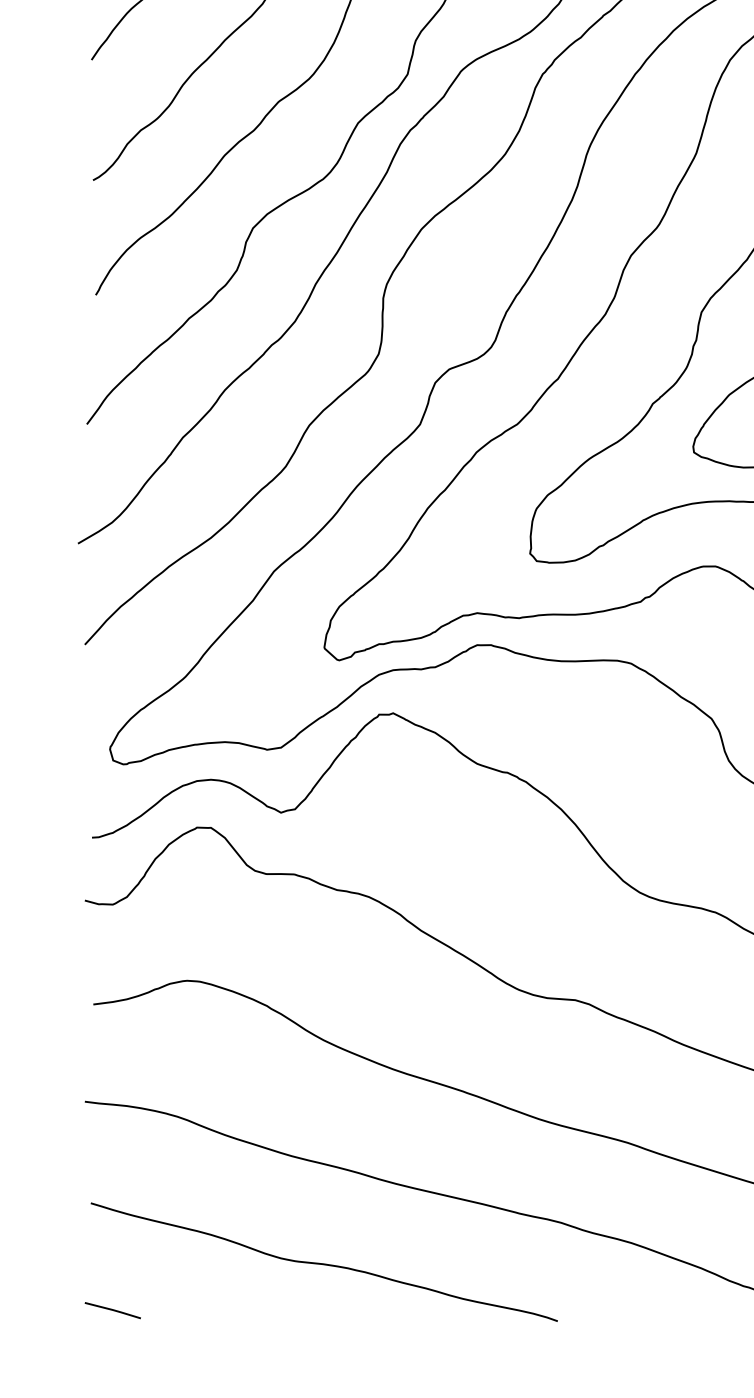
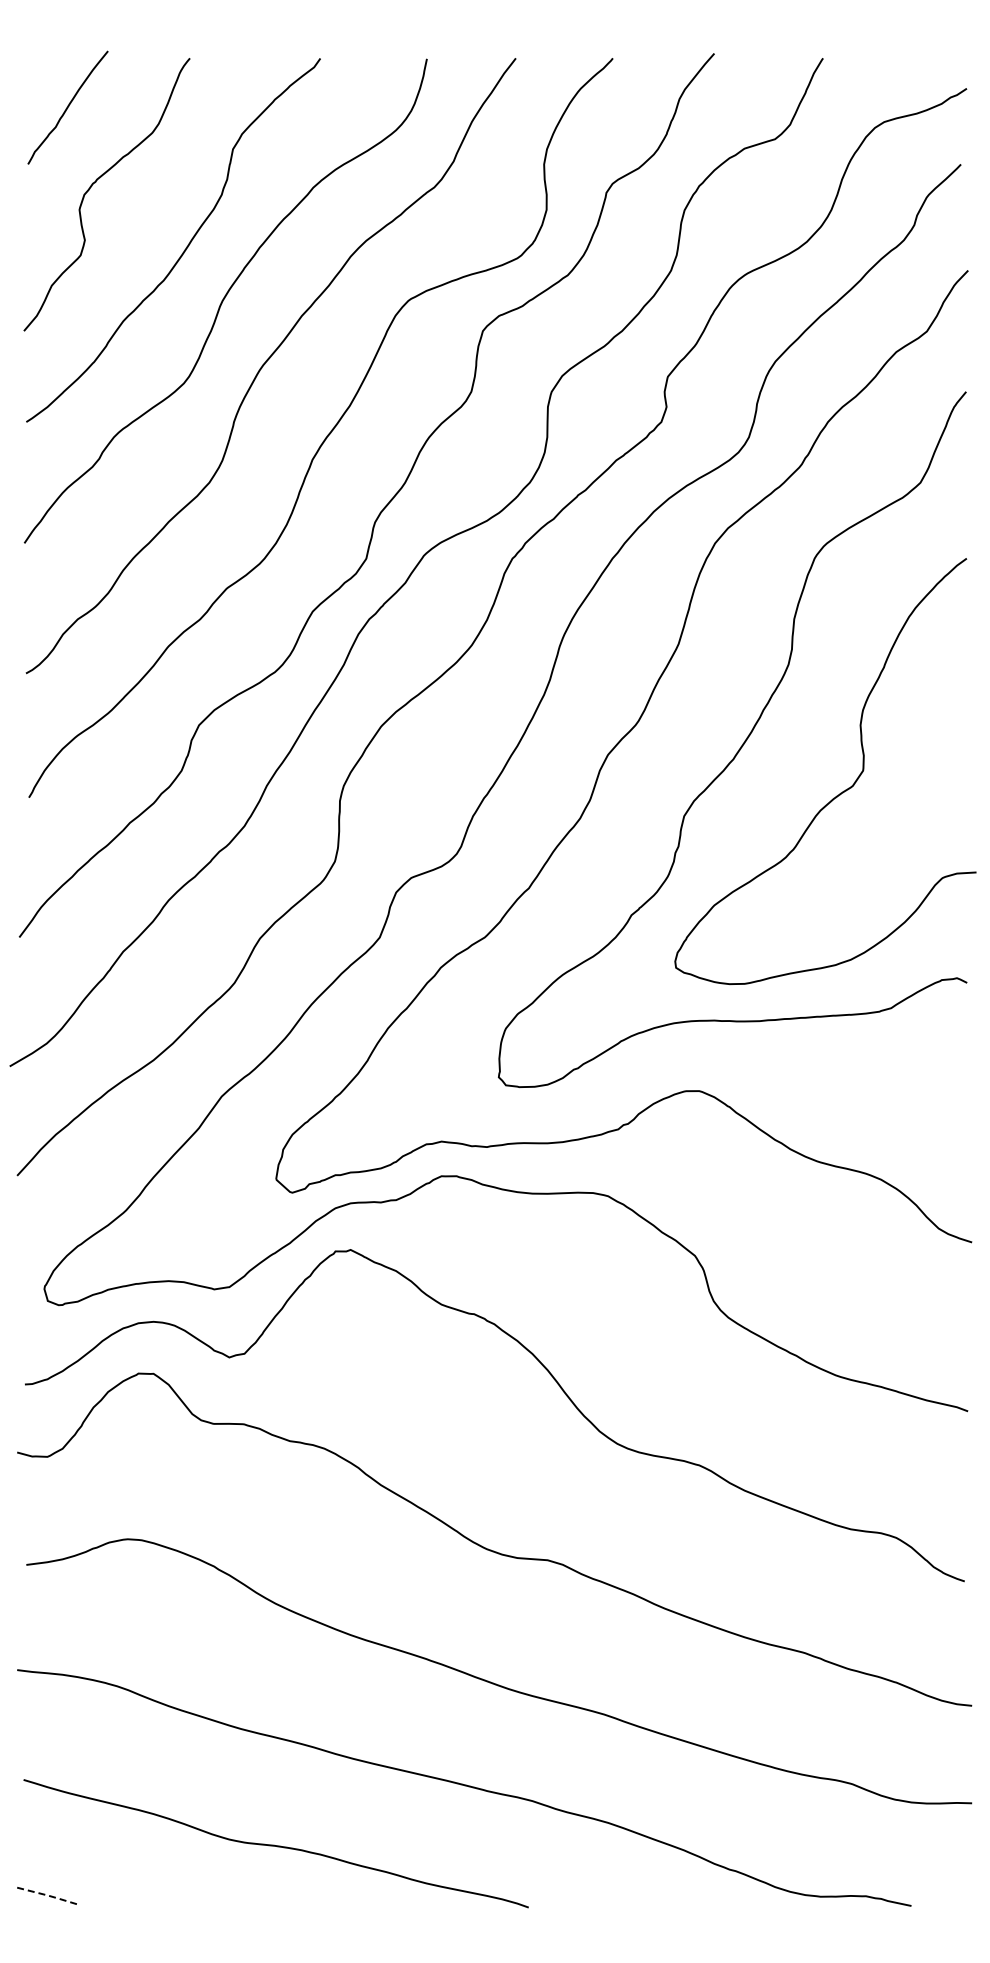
line: (112, 1310) -> (47, 1895), solid -> dashed

